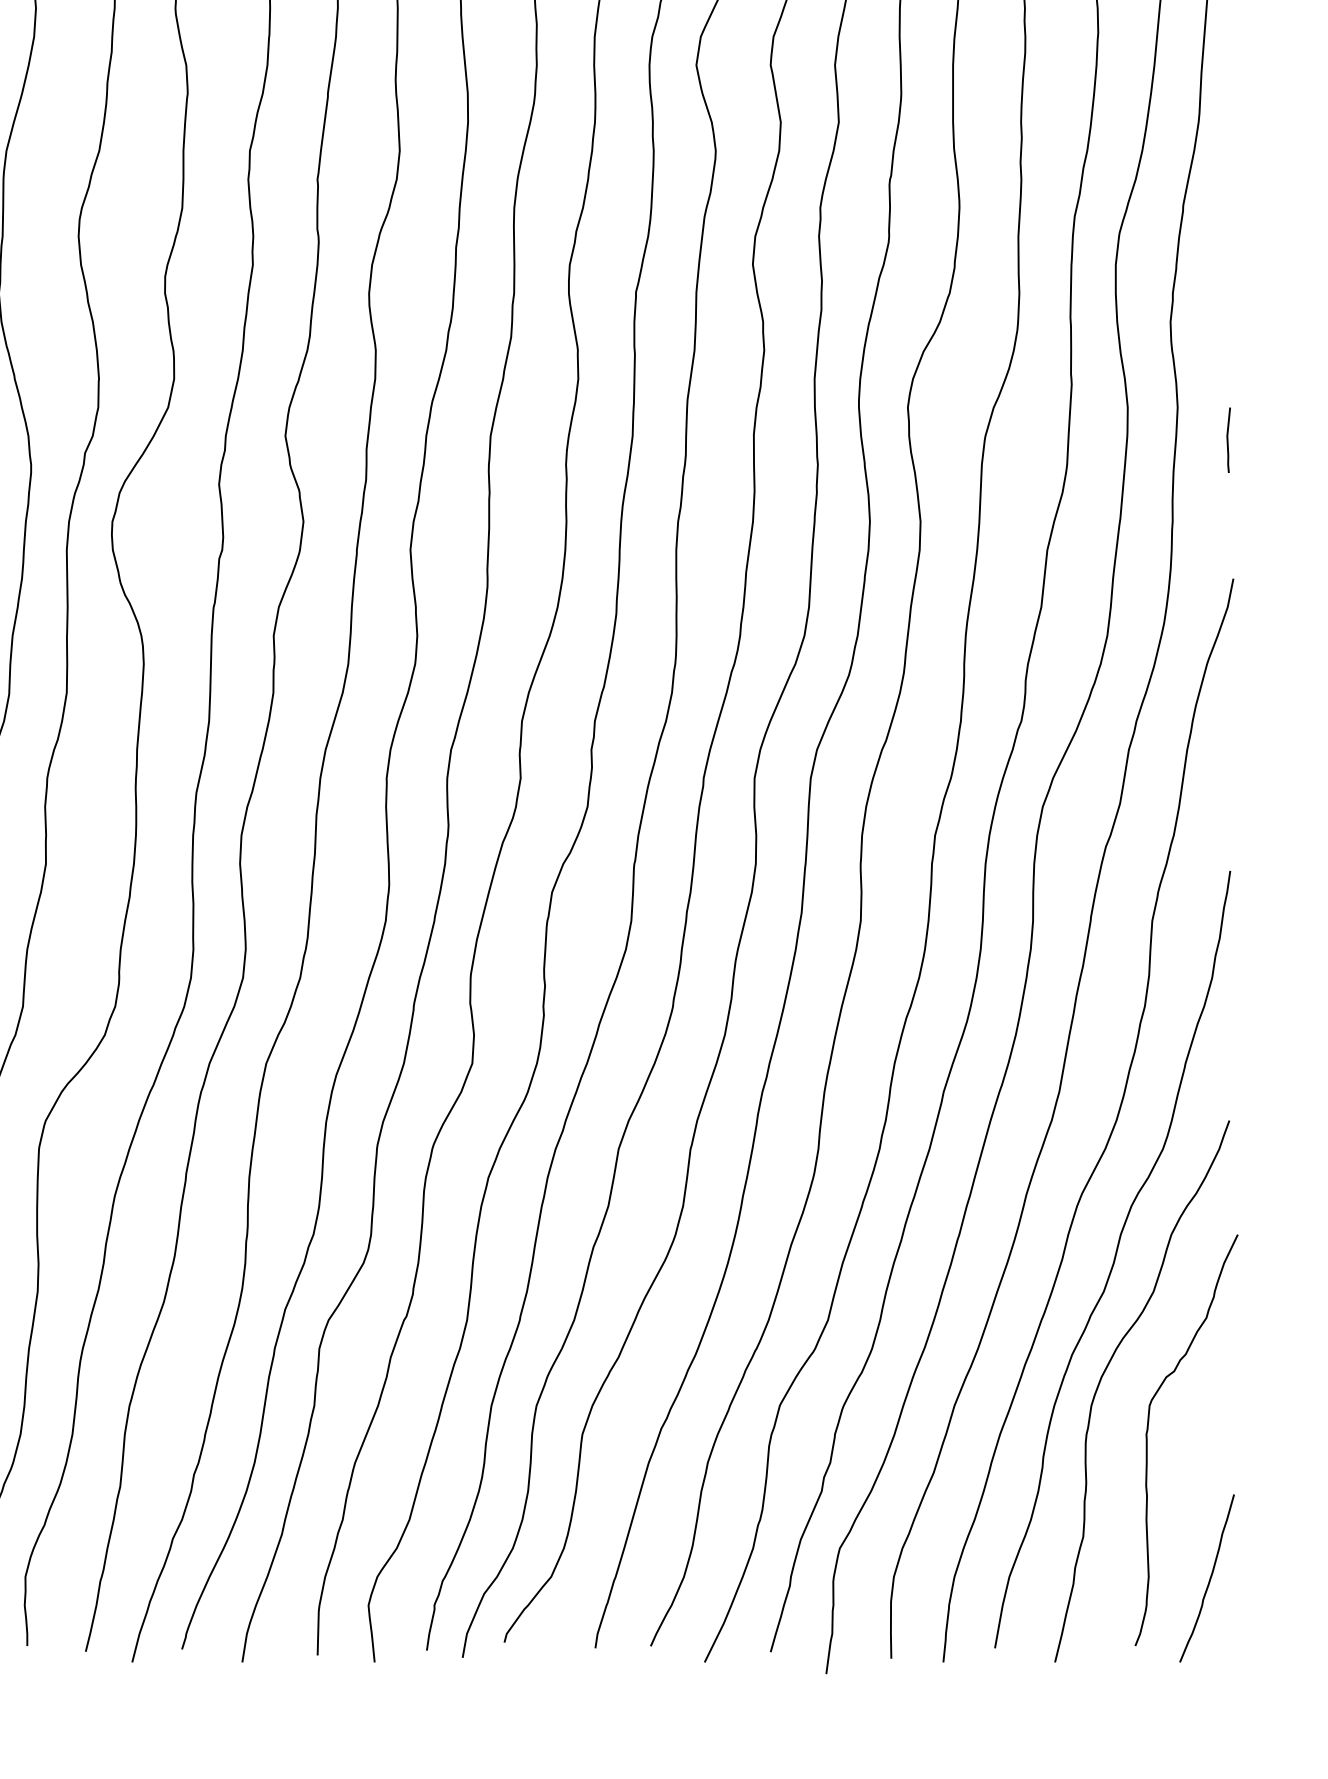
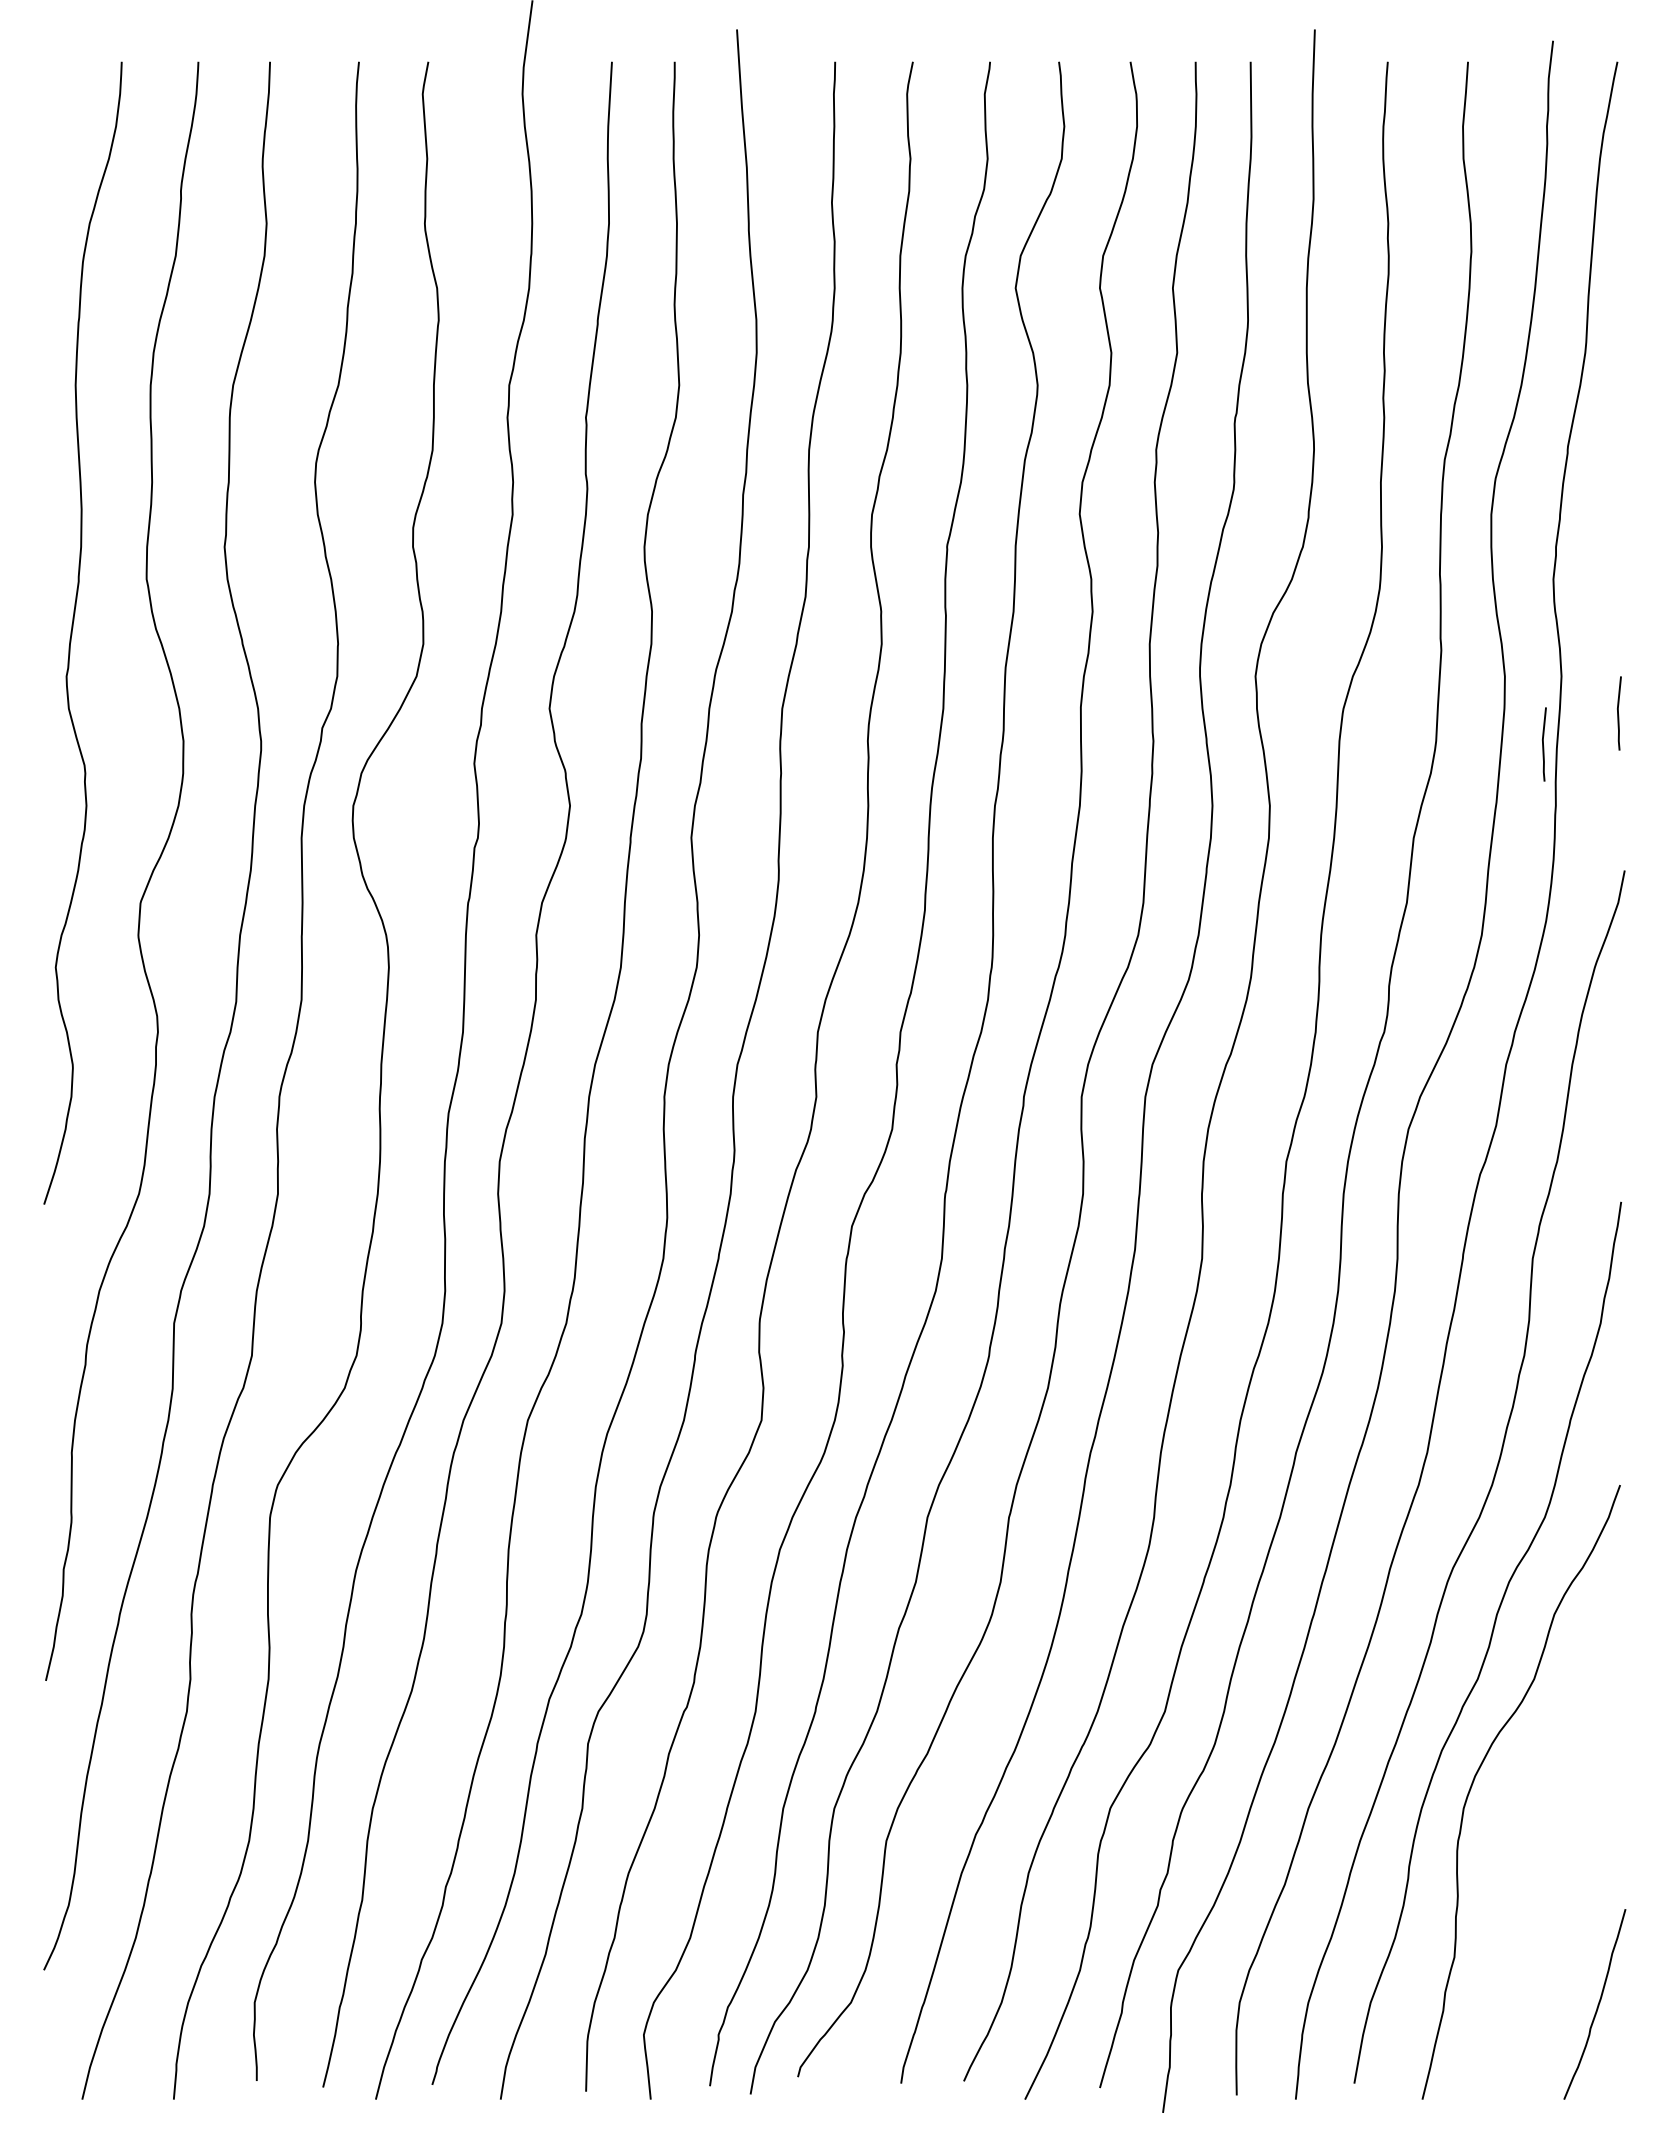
line: (1161, 467) -> (1543, 744), added
curve: (1147, 1440) -> (1527, 1847), removed

